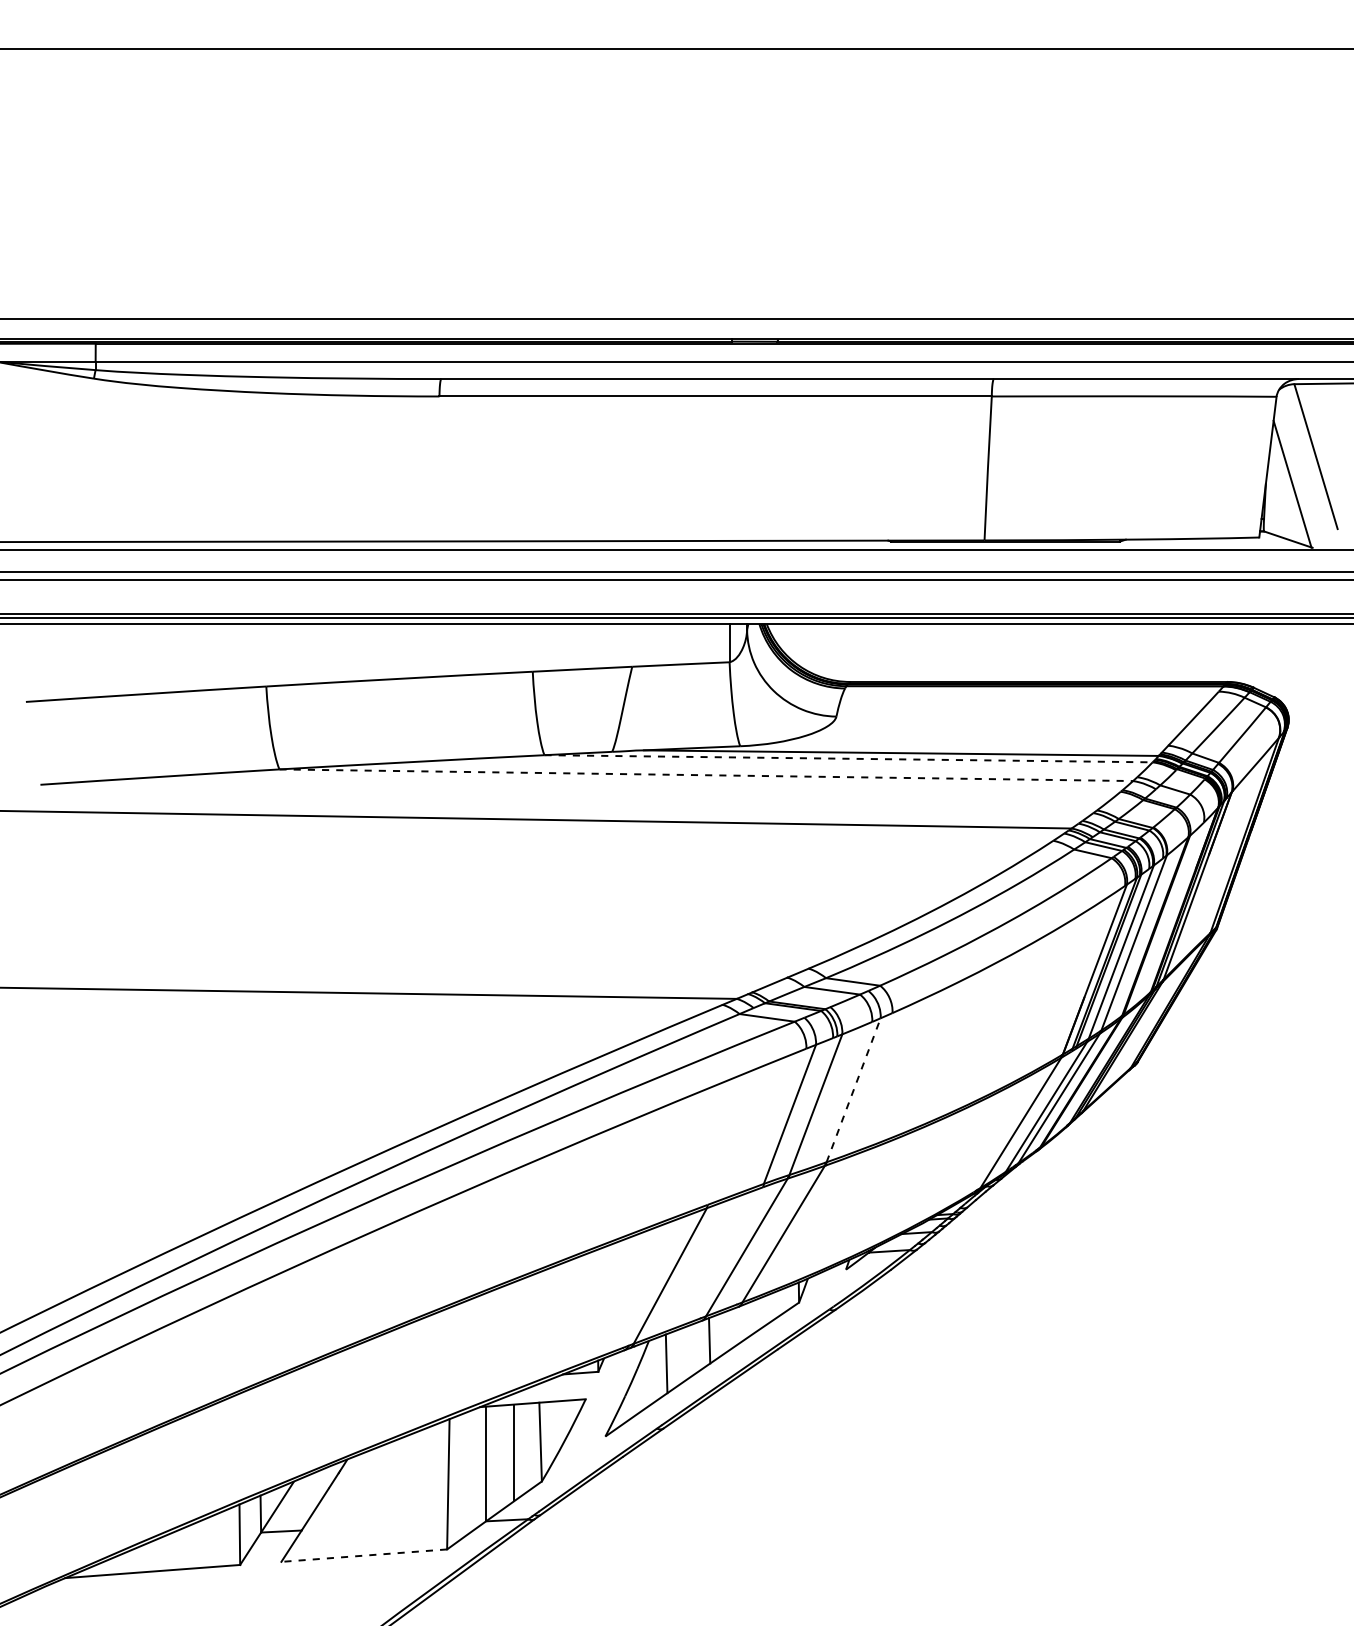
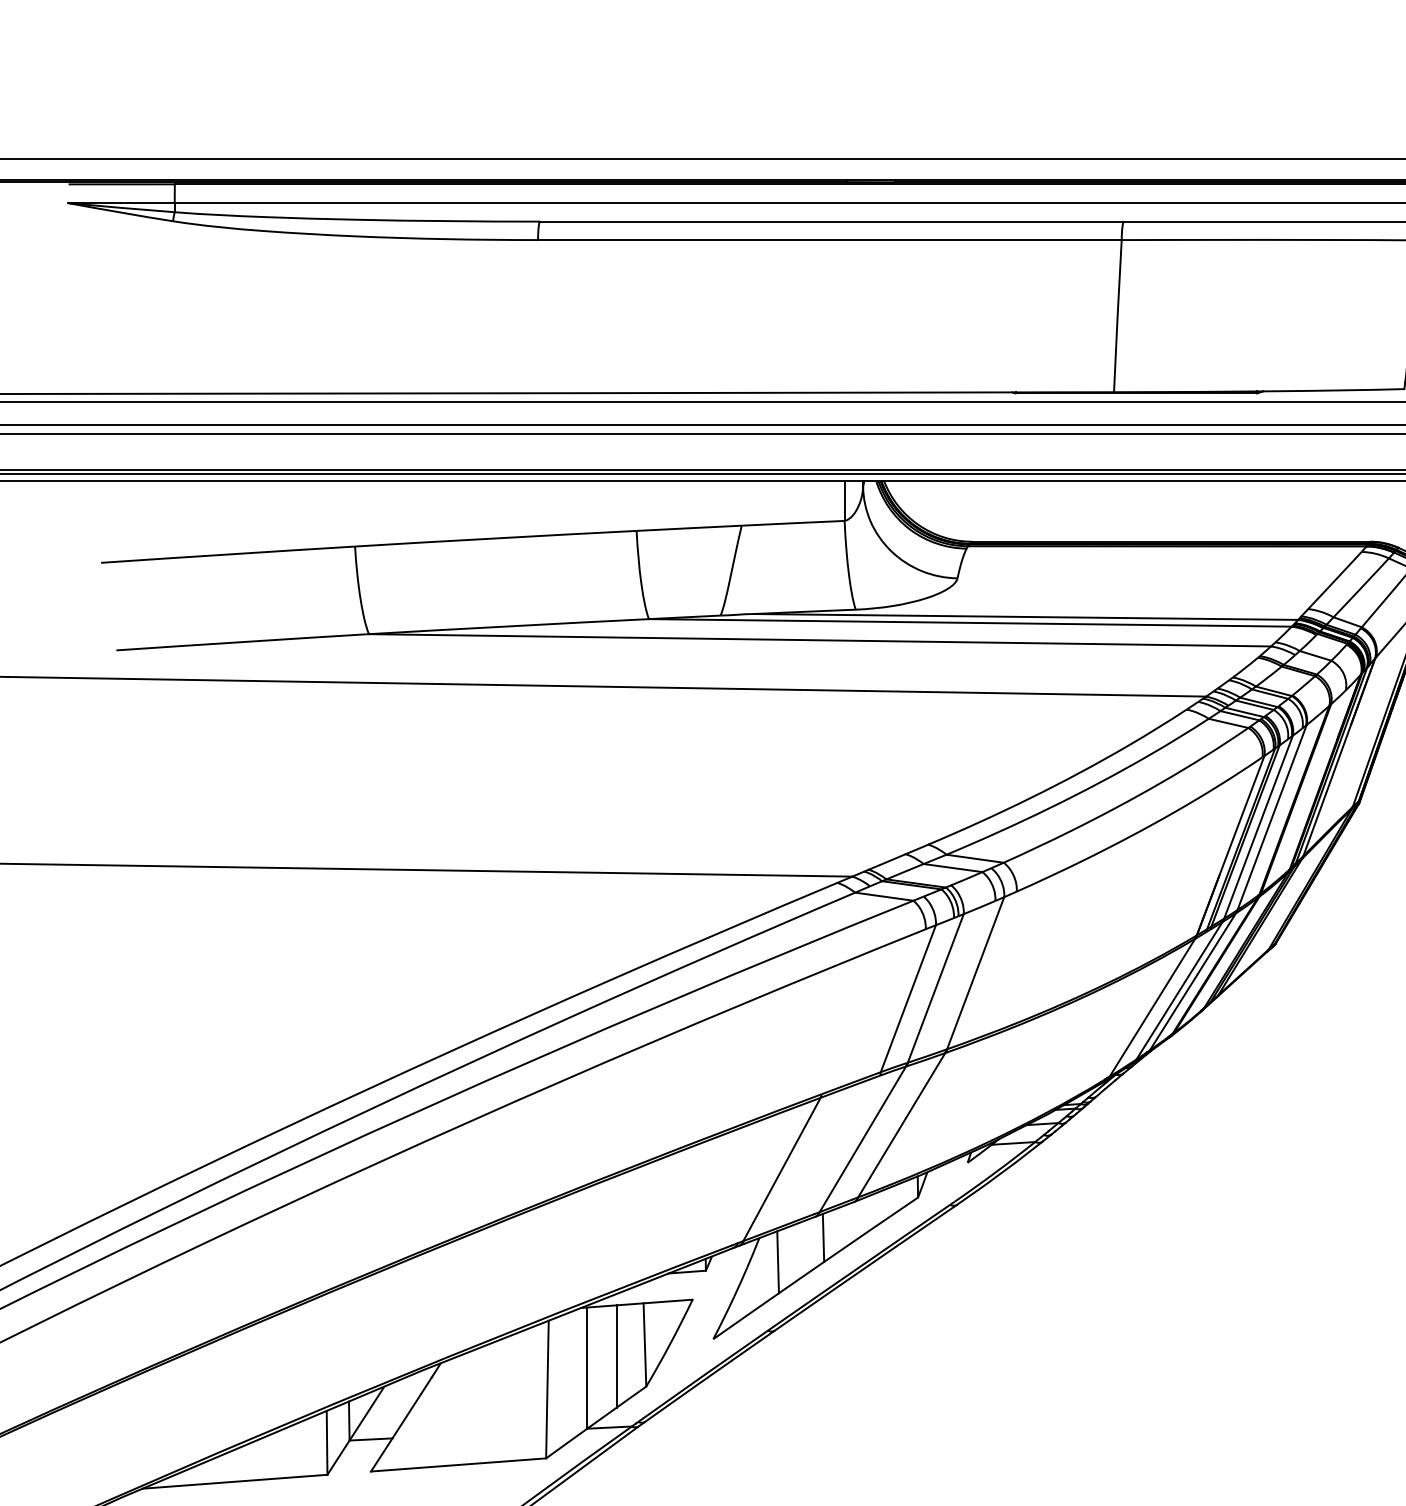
line: (849, 758) -> (971, 622), dashed -> solid
line: (706, 775) -> (820, 640), dashed -> solid
line: (853, 1090) -> (975, 973), dashed -> solid
line: (363, 1555) -> (457, 1464), dashed -> solid

